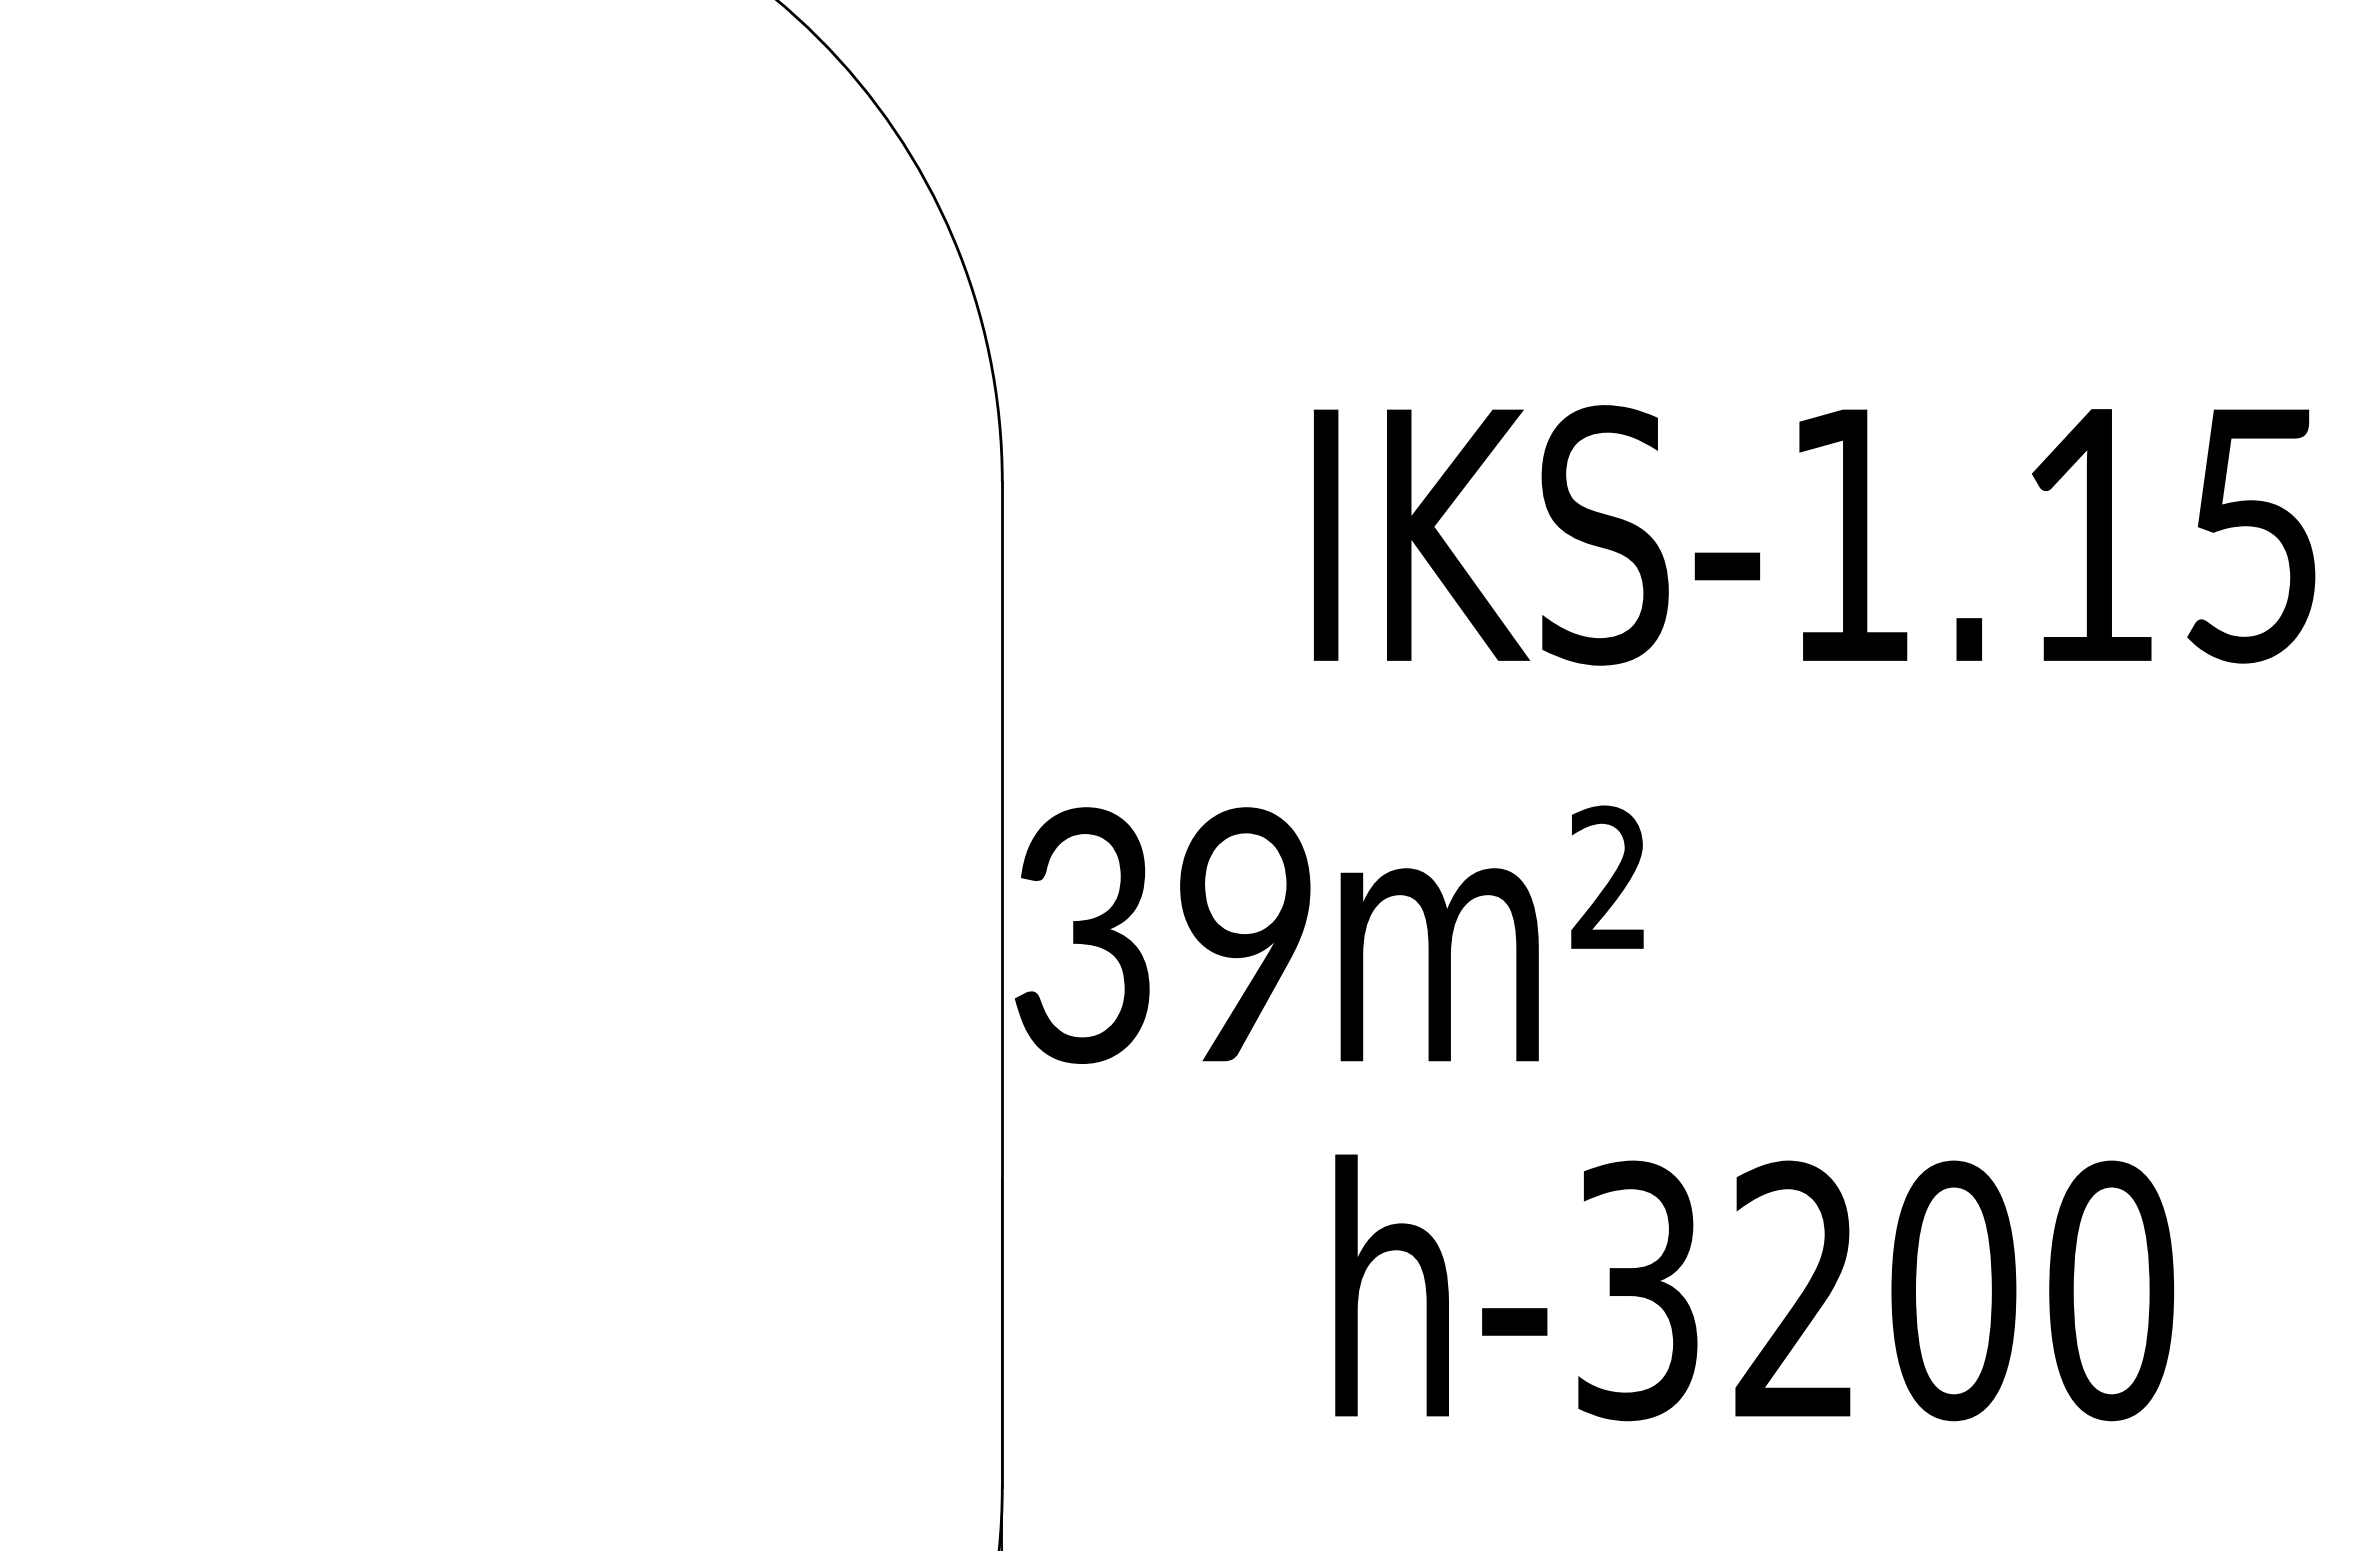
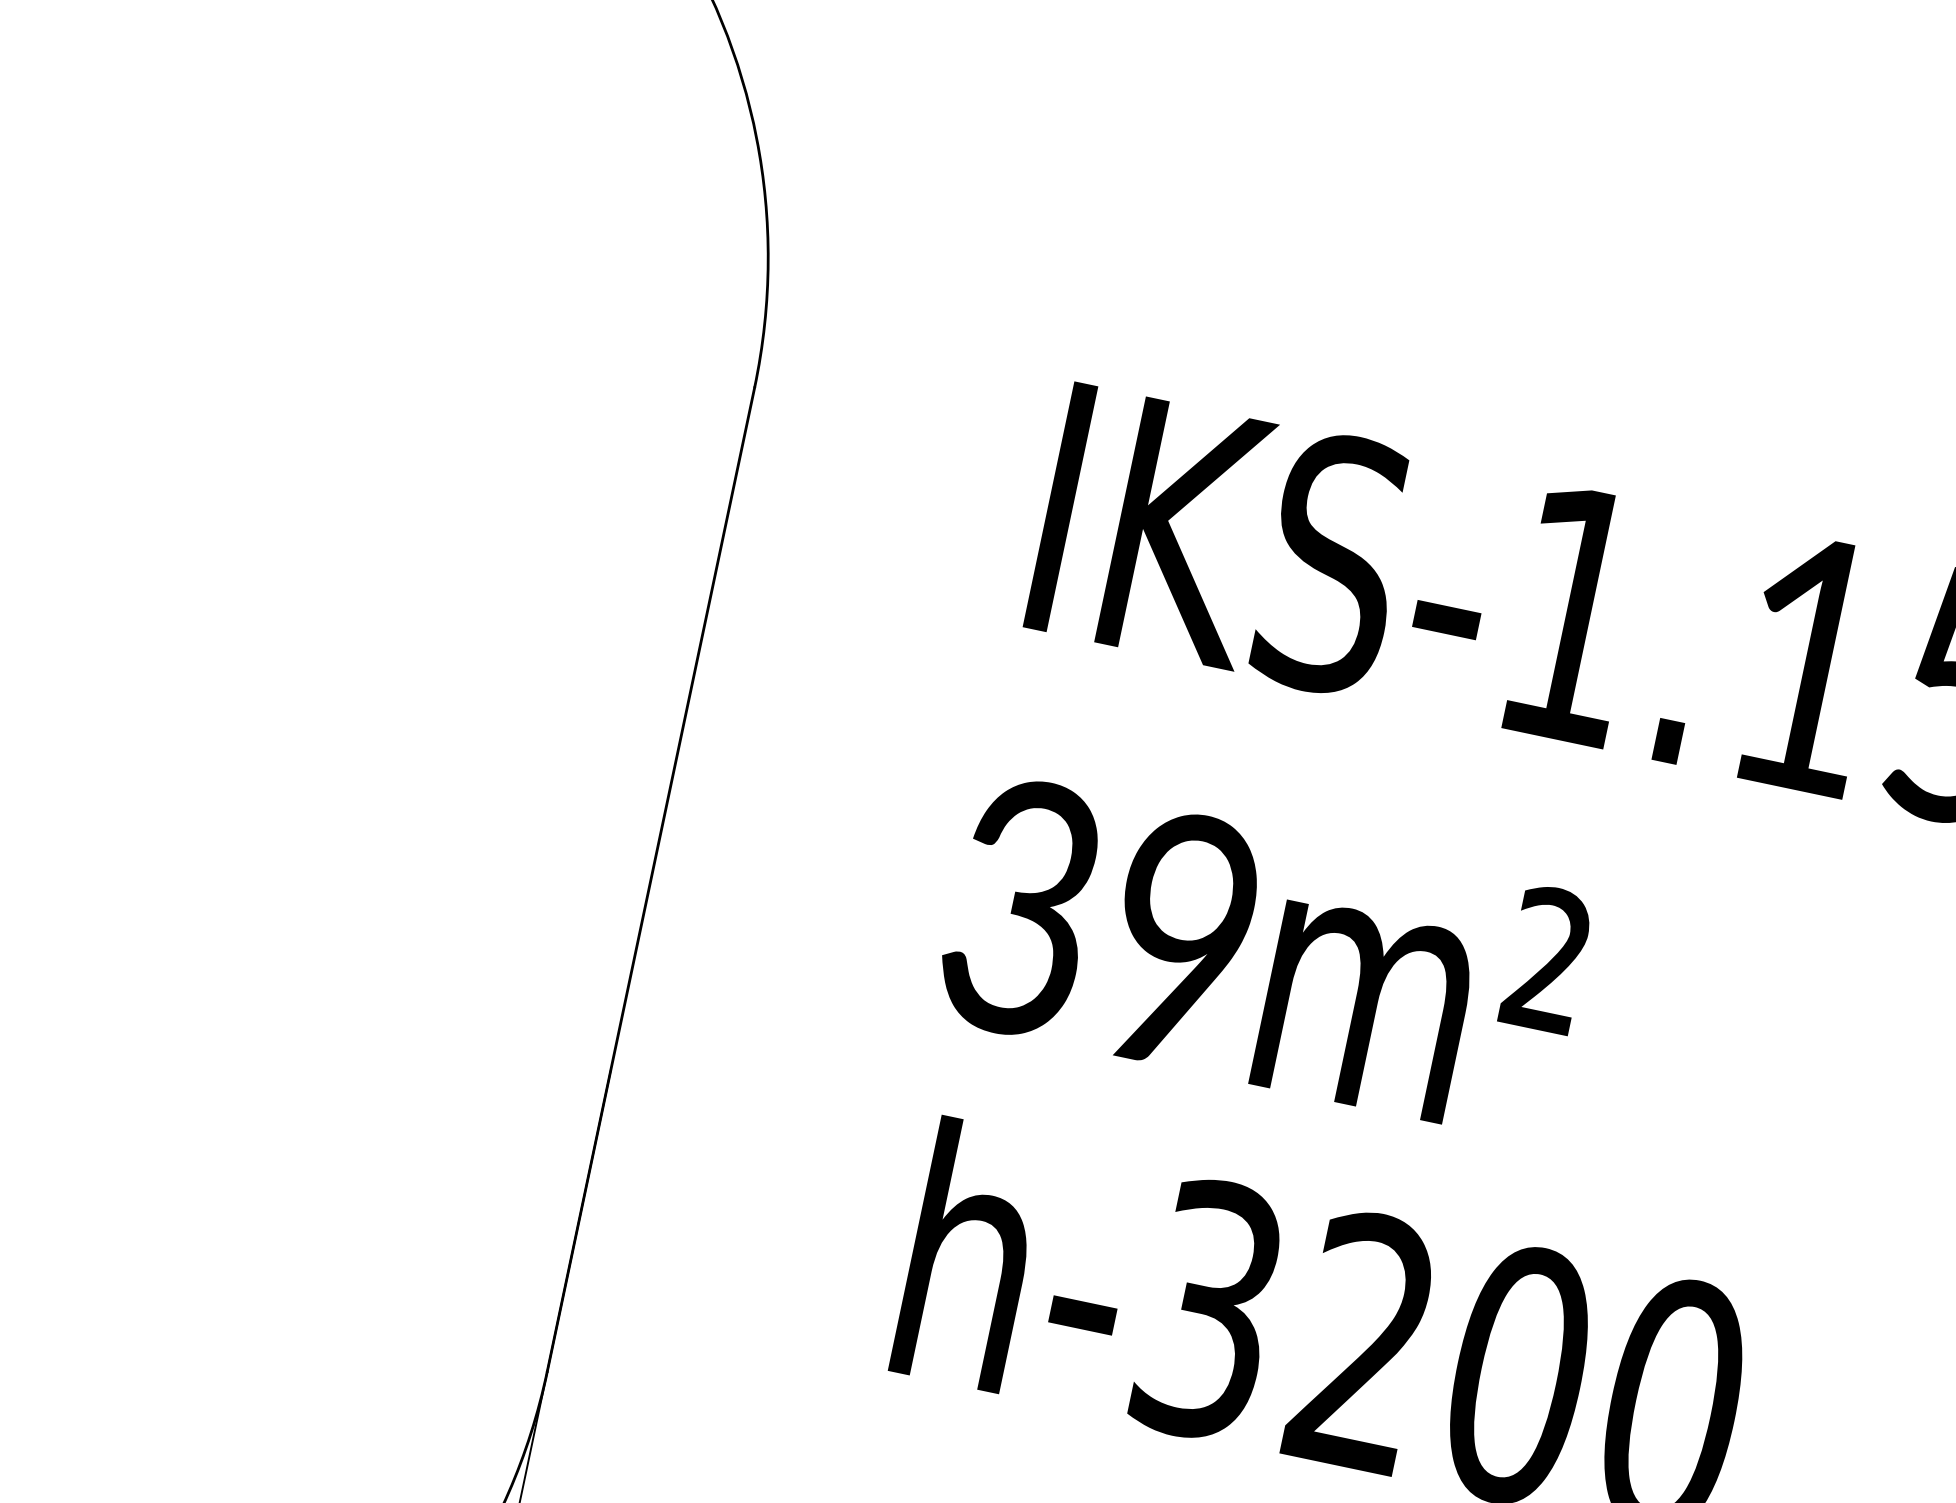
text: (1329, 934) -> (1263, 957), moved

